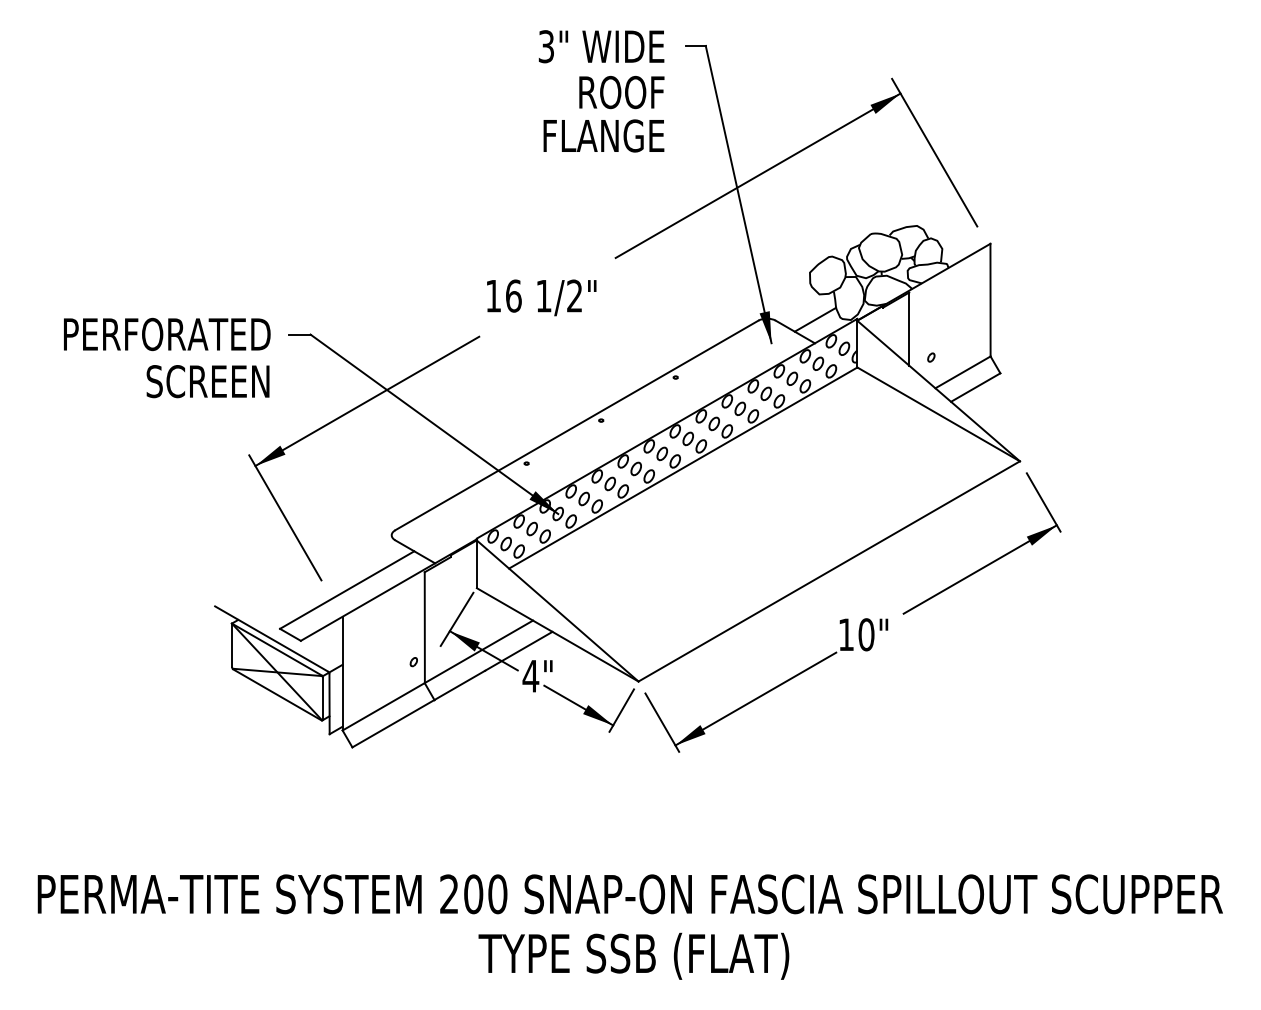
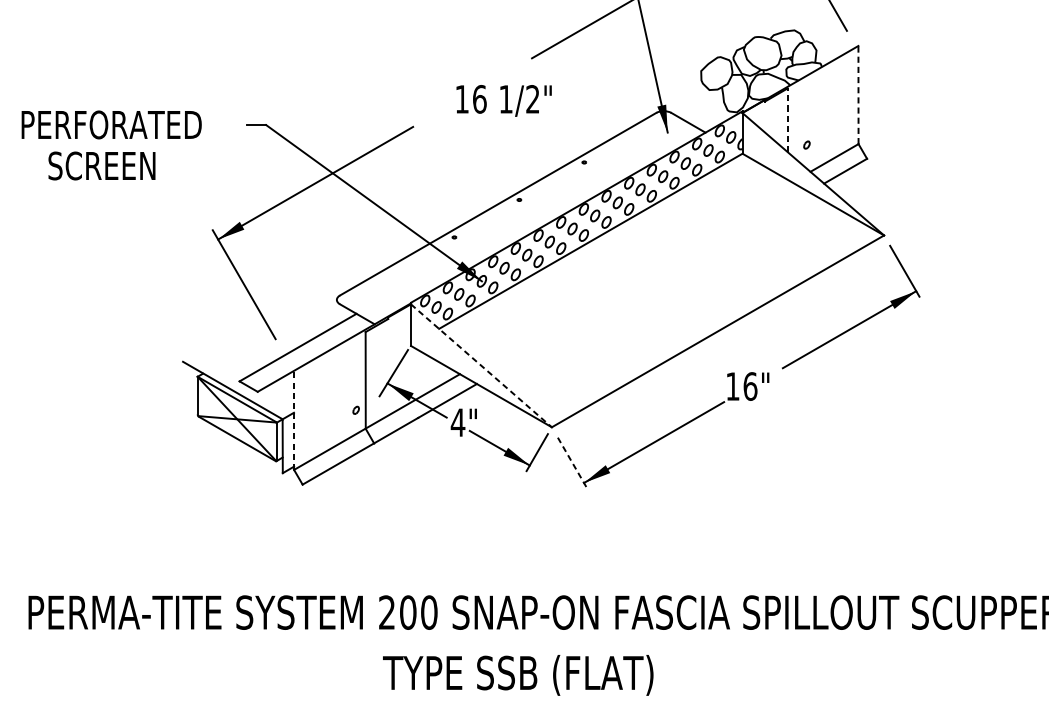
text: (541, 297) -> (503, 100), moved
line: (990, 299) -> (858, 94), solid -> dashed
line: (815, 319) -> (706, 111), removed
line: (909, 329) -> (787, 120), solid -> dashed
text: (167, 334) -> (111, 124), moved
text: (207, 381) -> (101, 165), moved
line: (558, 611) -> (482, 366), solid -> dashed
text: (866, 634) -> (750, 386), 10" -> 16"
line: (342, 673) -> (293, 420), solid -> dashed
line: (662, 722) -> (572, 462), solid -> dashed
text: (633, 955) -> (517, 674), moved

